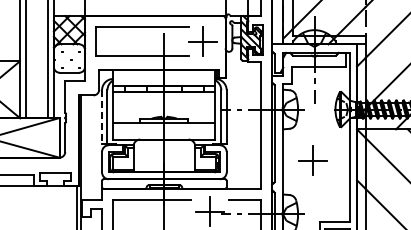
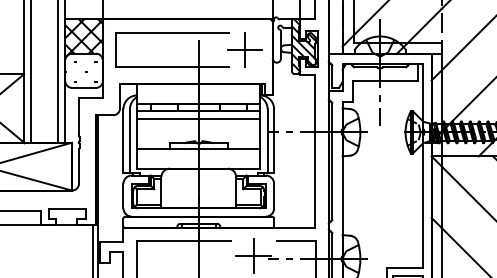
line: (164, 98) -> (198, 119), added
line: (102, 116) -> (124, 140), dashed -> solid
part: (312, 160) -> (377, 193), removed

